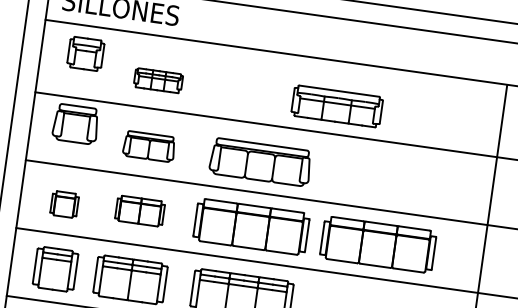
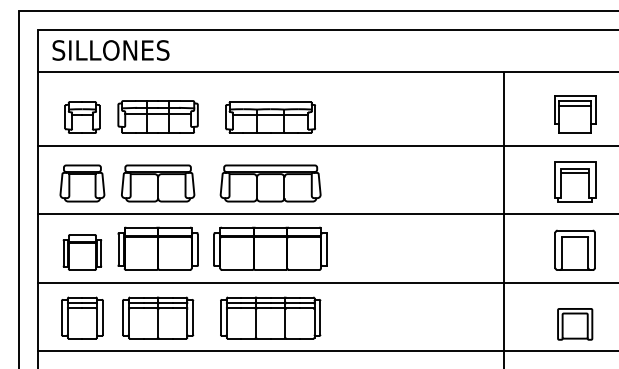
part: (85, 53) -> (82, 117), moved
part: (157, 80) -> (157, 116), size x1.67
part: (337, 106) -> (270, 117), moved
part: (76, 124) -> (82, 183), moved
part: (149, 146) -> (158, 183), size x1.43
part: (64, 204) -> (82, 252), size x1.43
part: (139, 210) -> (157, 248), size x1.67
part: (378, 244) -> (398, 248), removed

